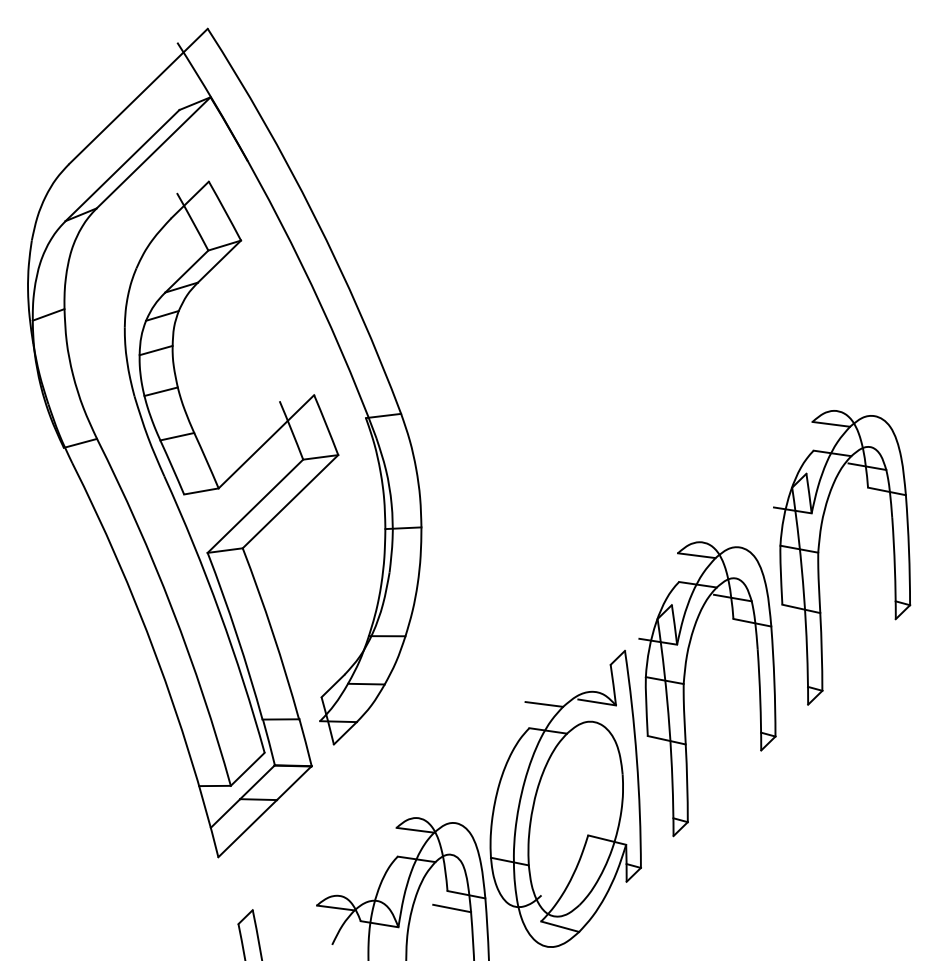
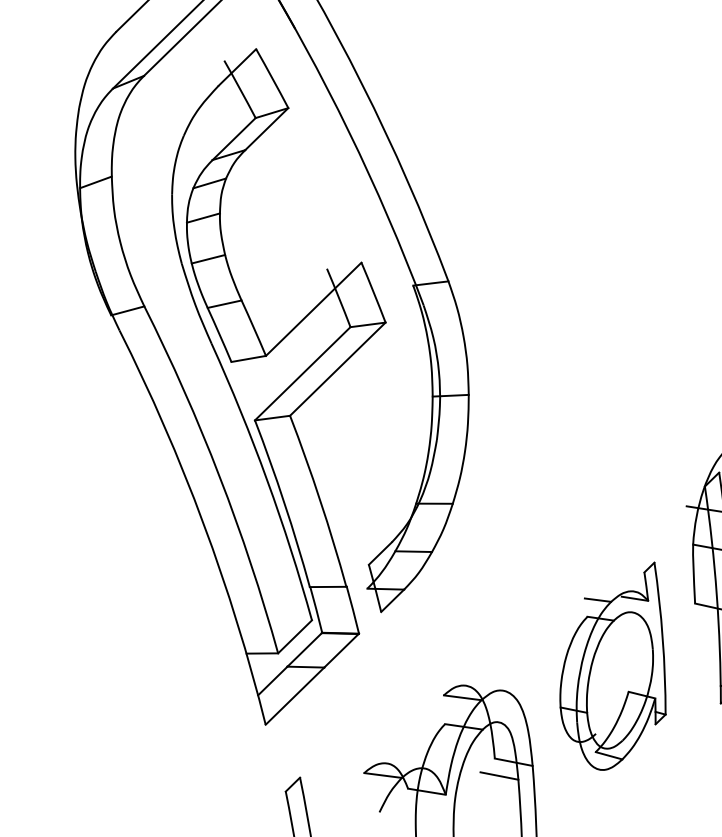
part: (565, 798) -> (612, 666), size x0.7

